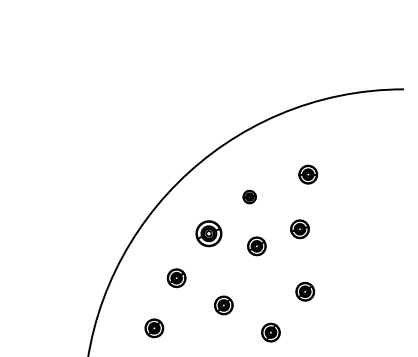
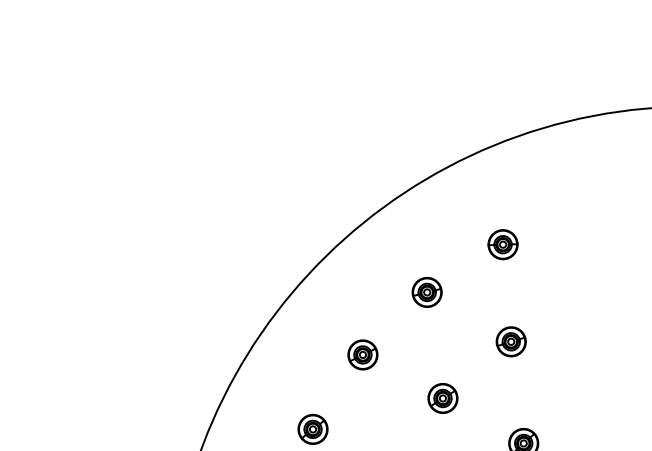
part: (308, 174) -> (503, 244), moved
part: (249, 196) -> (426, 291), size x1.43
part: (208, 233) -> (362, 354), size x0.71
part: (256, 246) -> (442, 398), moved

